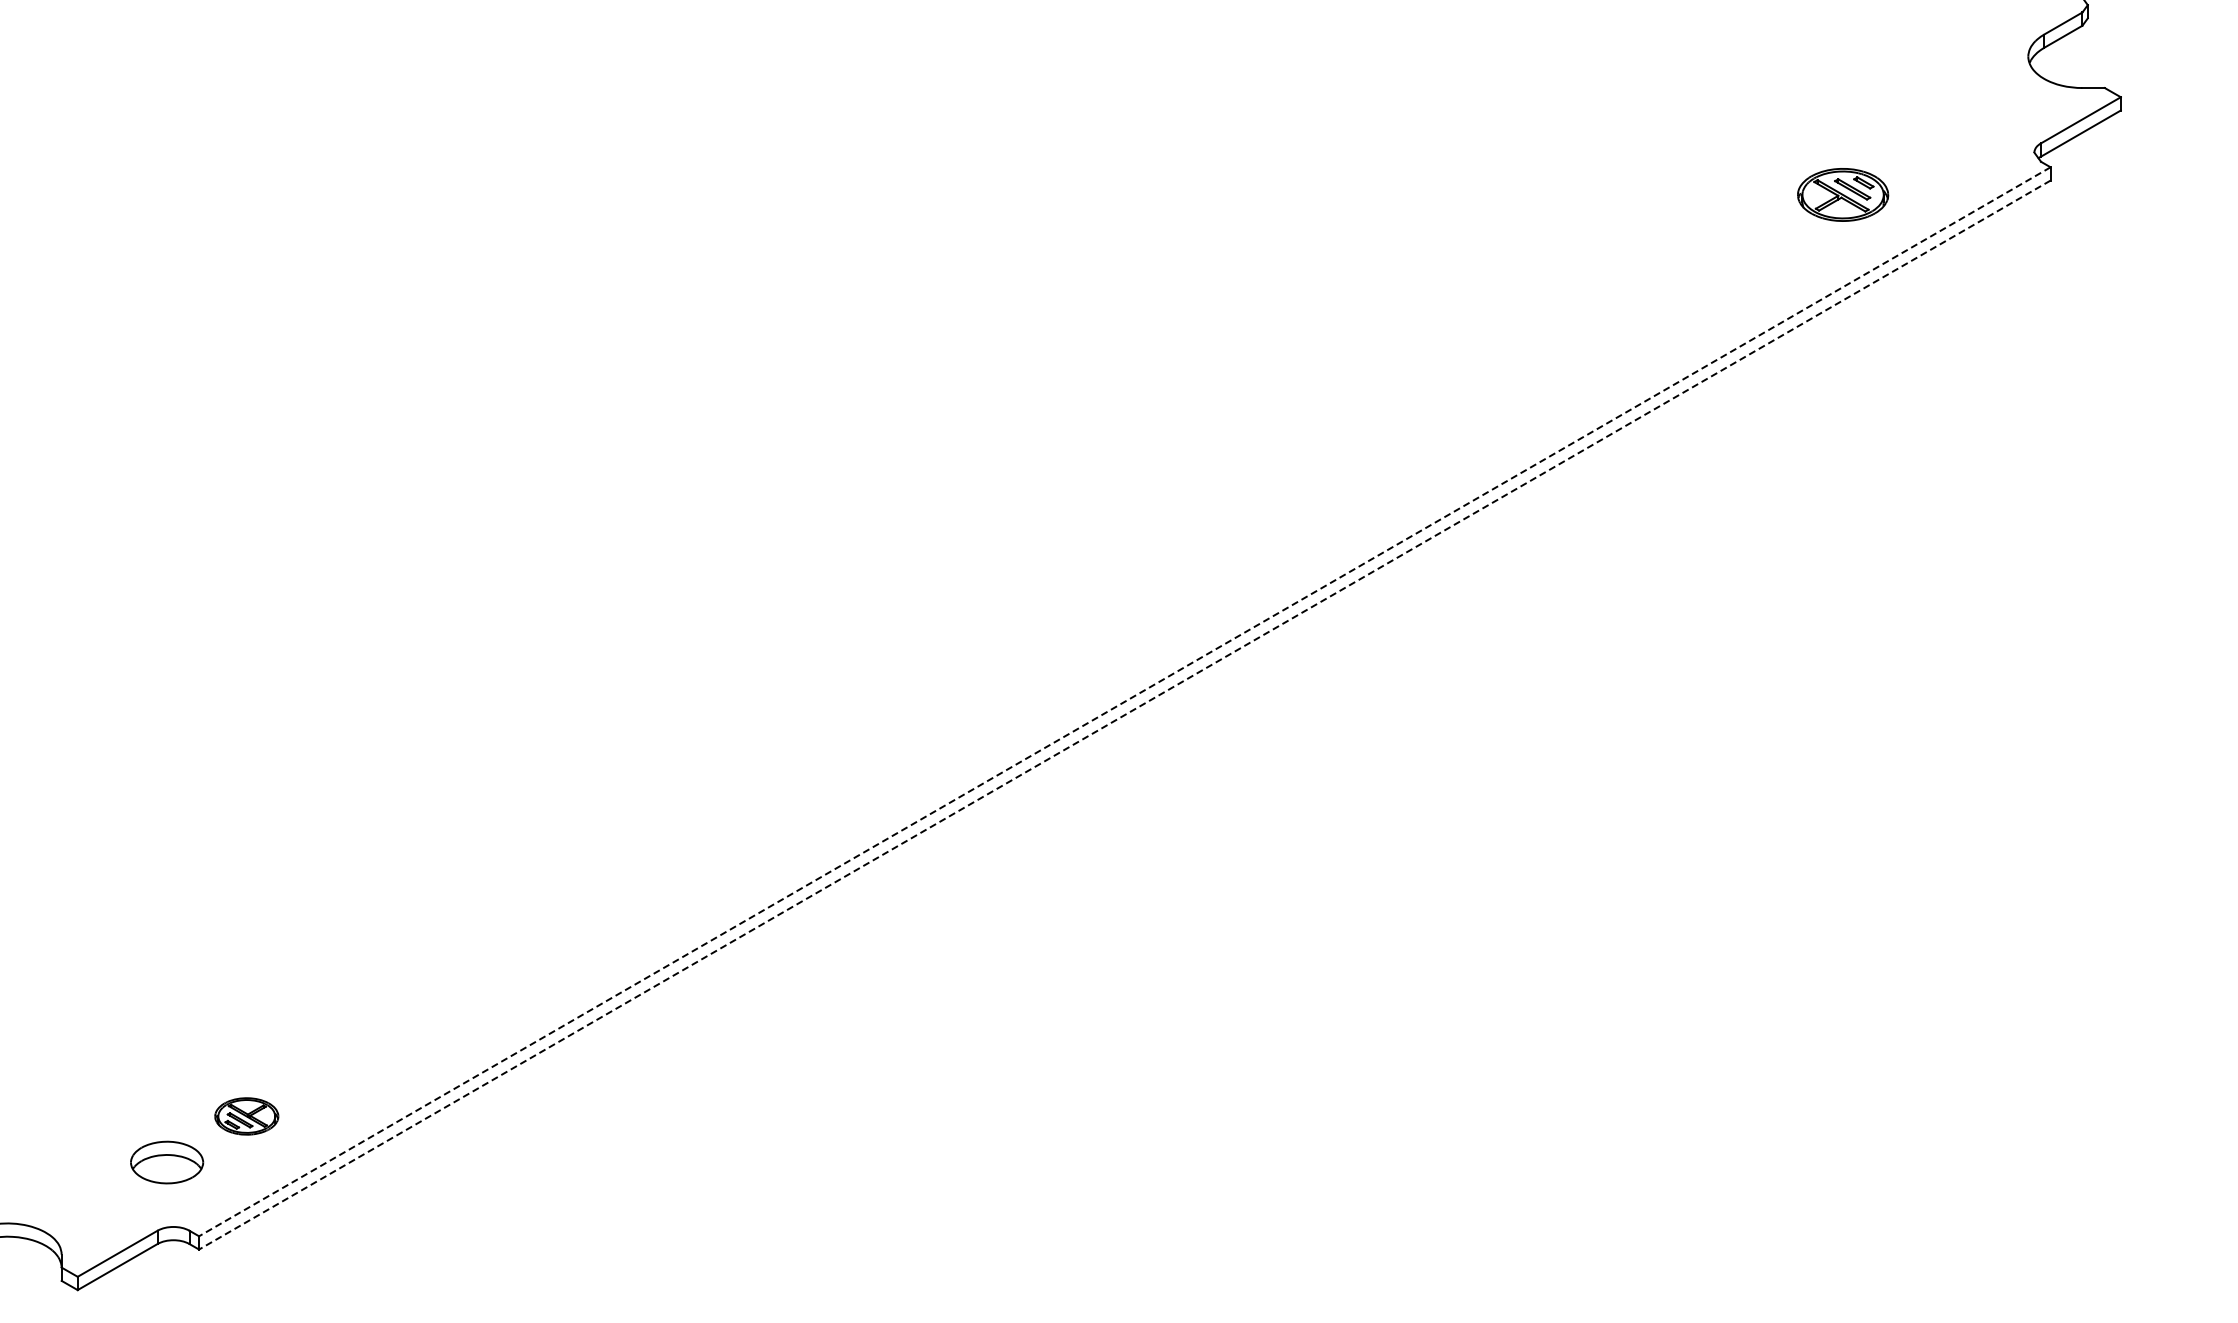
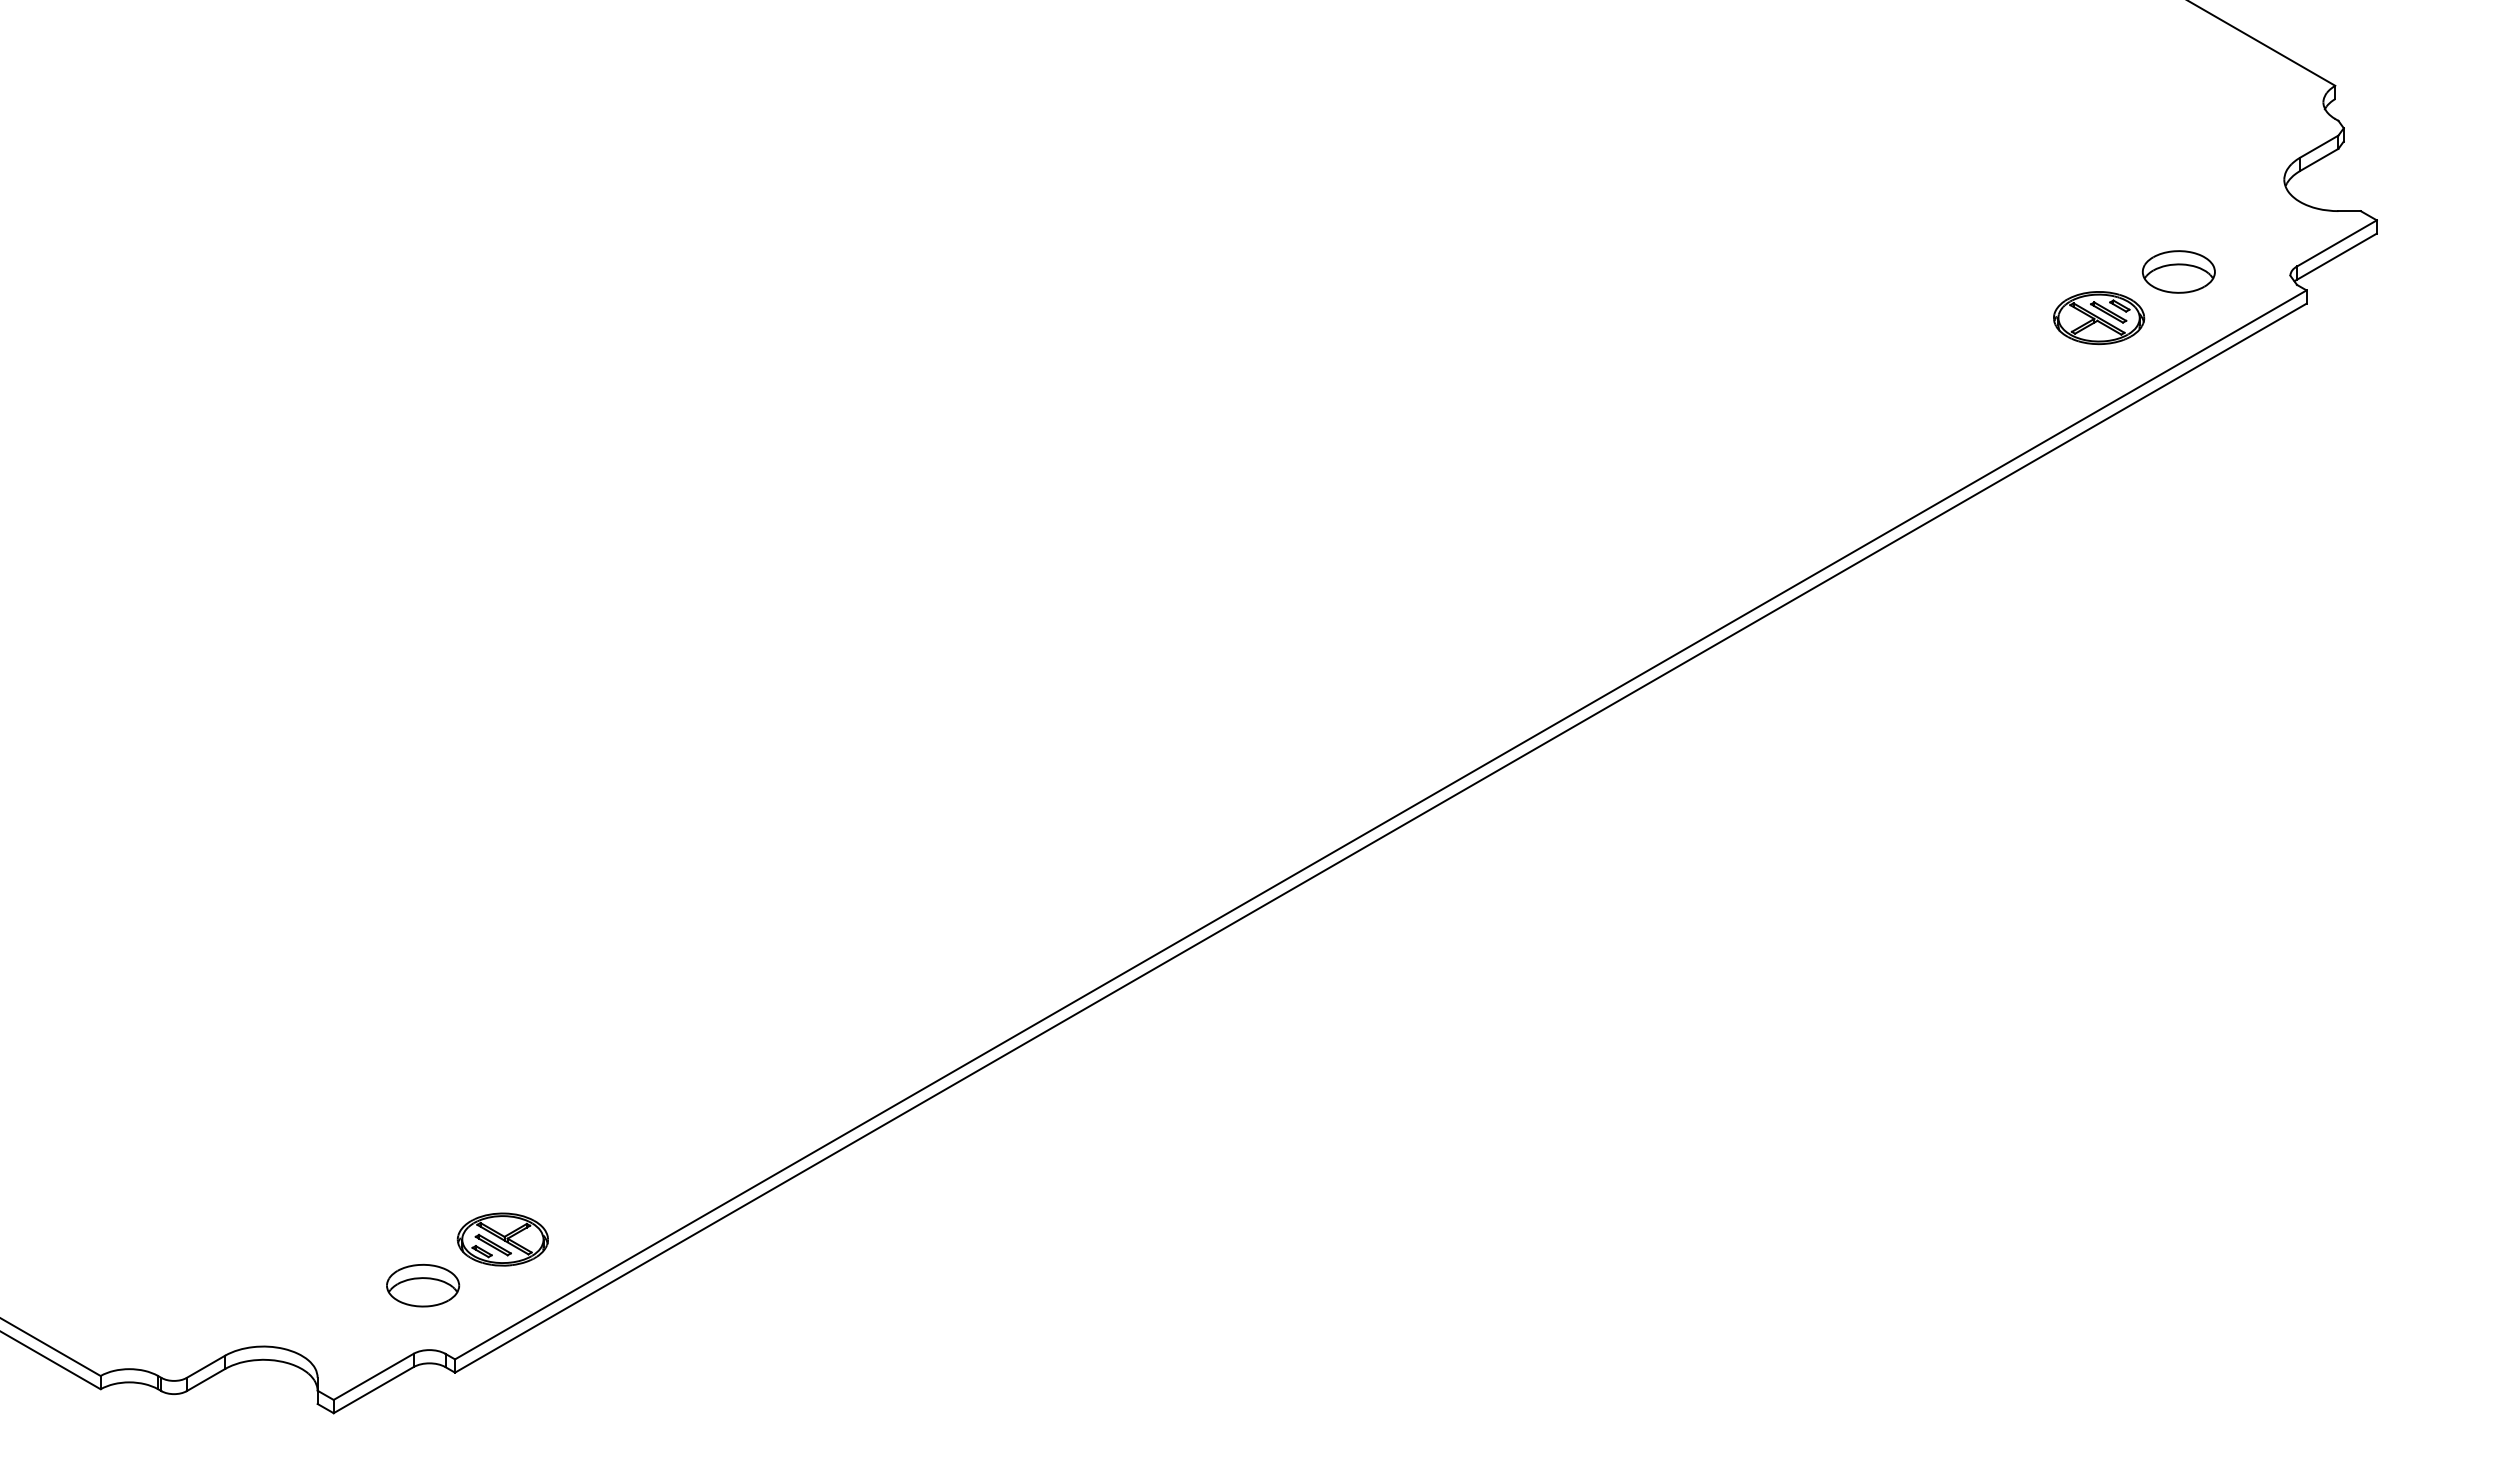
part: (1922, 148) -> (2178, 271), added
line: (1124, 701) -> (1380, 824), dashed -> solid
line: (1124, 715) -> (1380, 838), dashed -> solid
part: (246, 1116) -> (502, 1239), size x1.43

